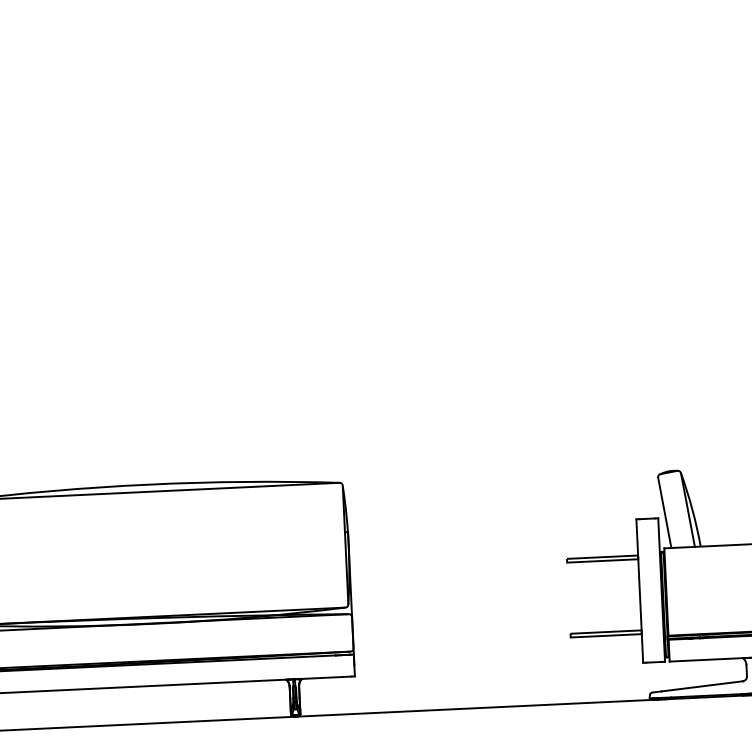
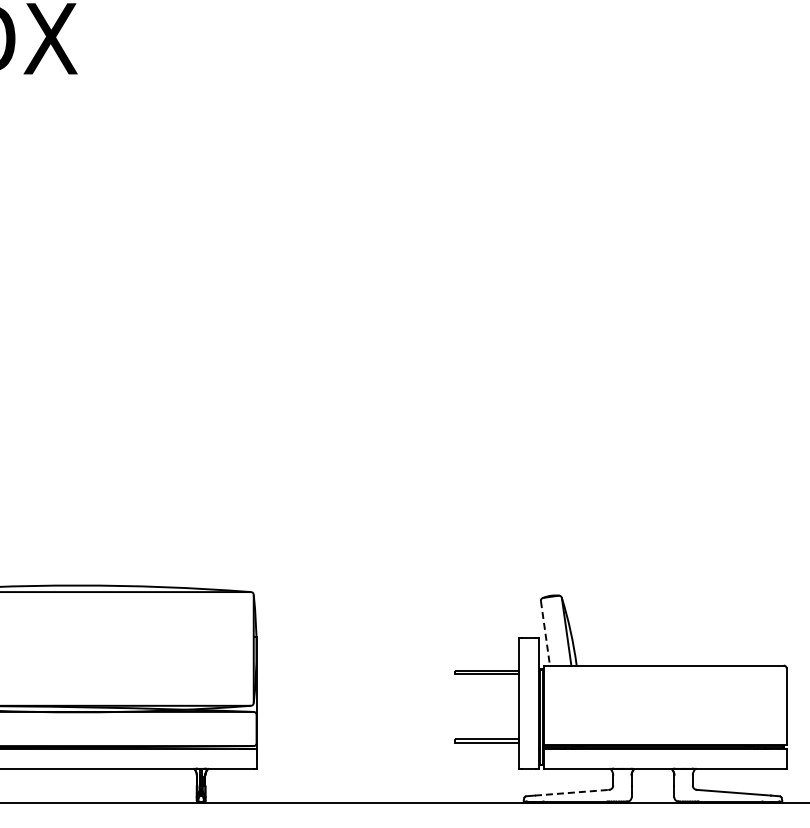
line: (664, 513) -> (545, 633), solid -> dashed
line: (702, 686) -> (572, 792), solid -> dashed

